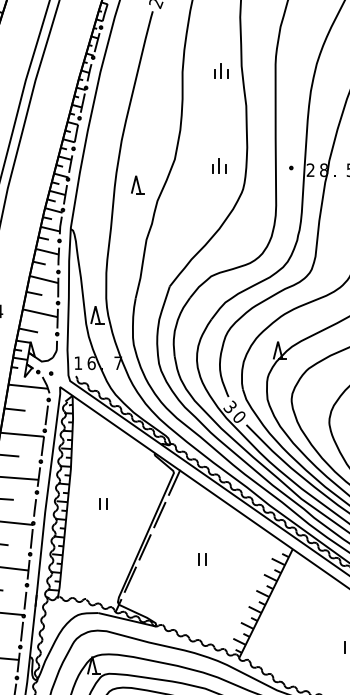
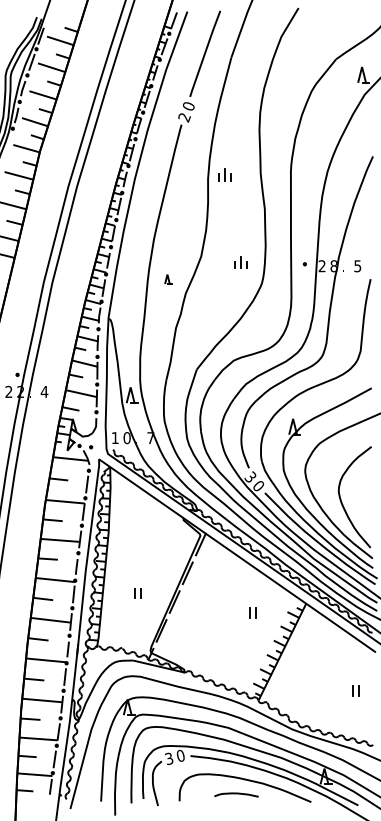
part: (221, 70) -> (224, 174), moved
part: (138, 185) -> (168, 279), size x0.6
text: (90, 362) -> (126, 437), 6 -> 0
part: (103, 504) -> (137, 593), moved
part: (202, 559) -> (252, 612), moved

